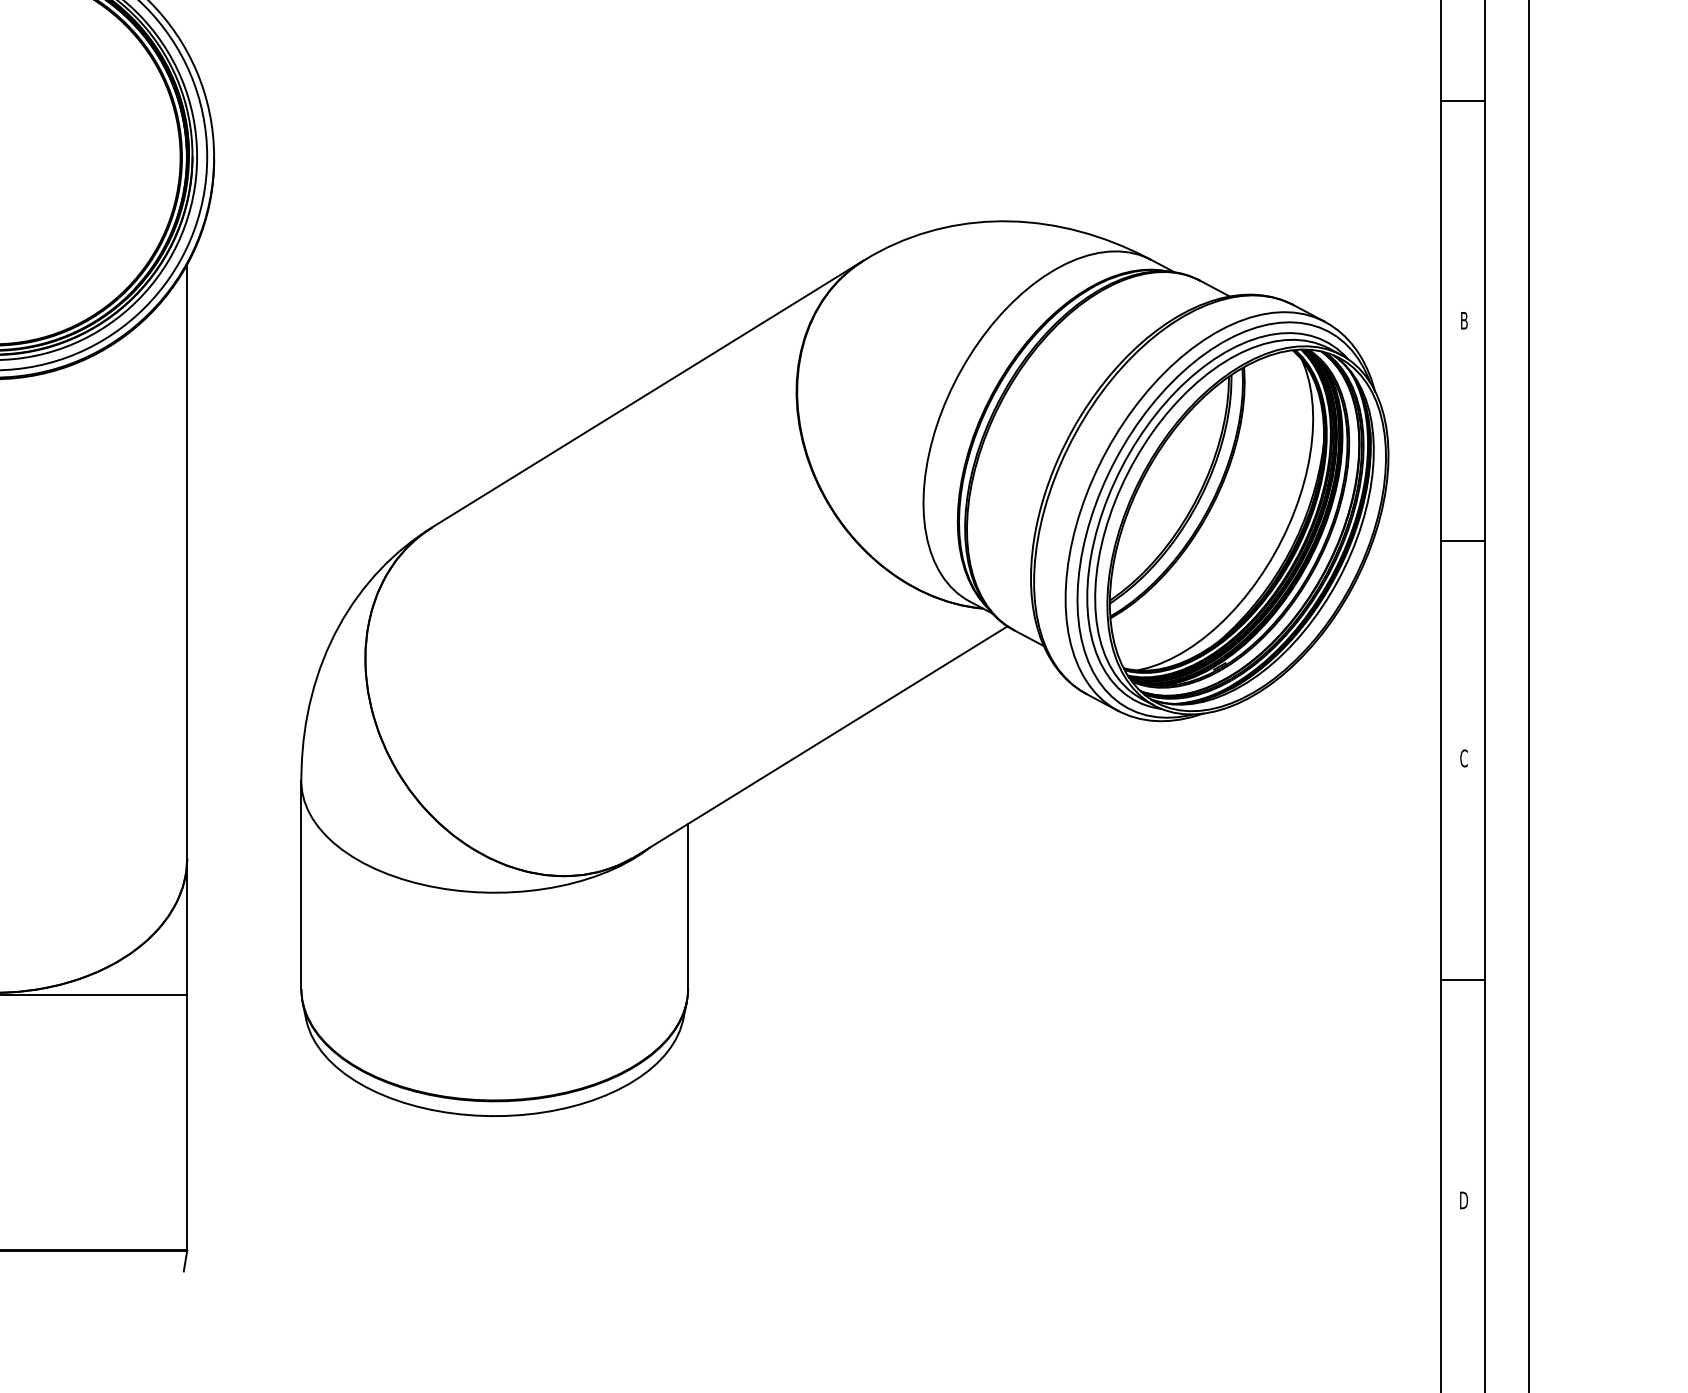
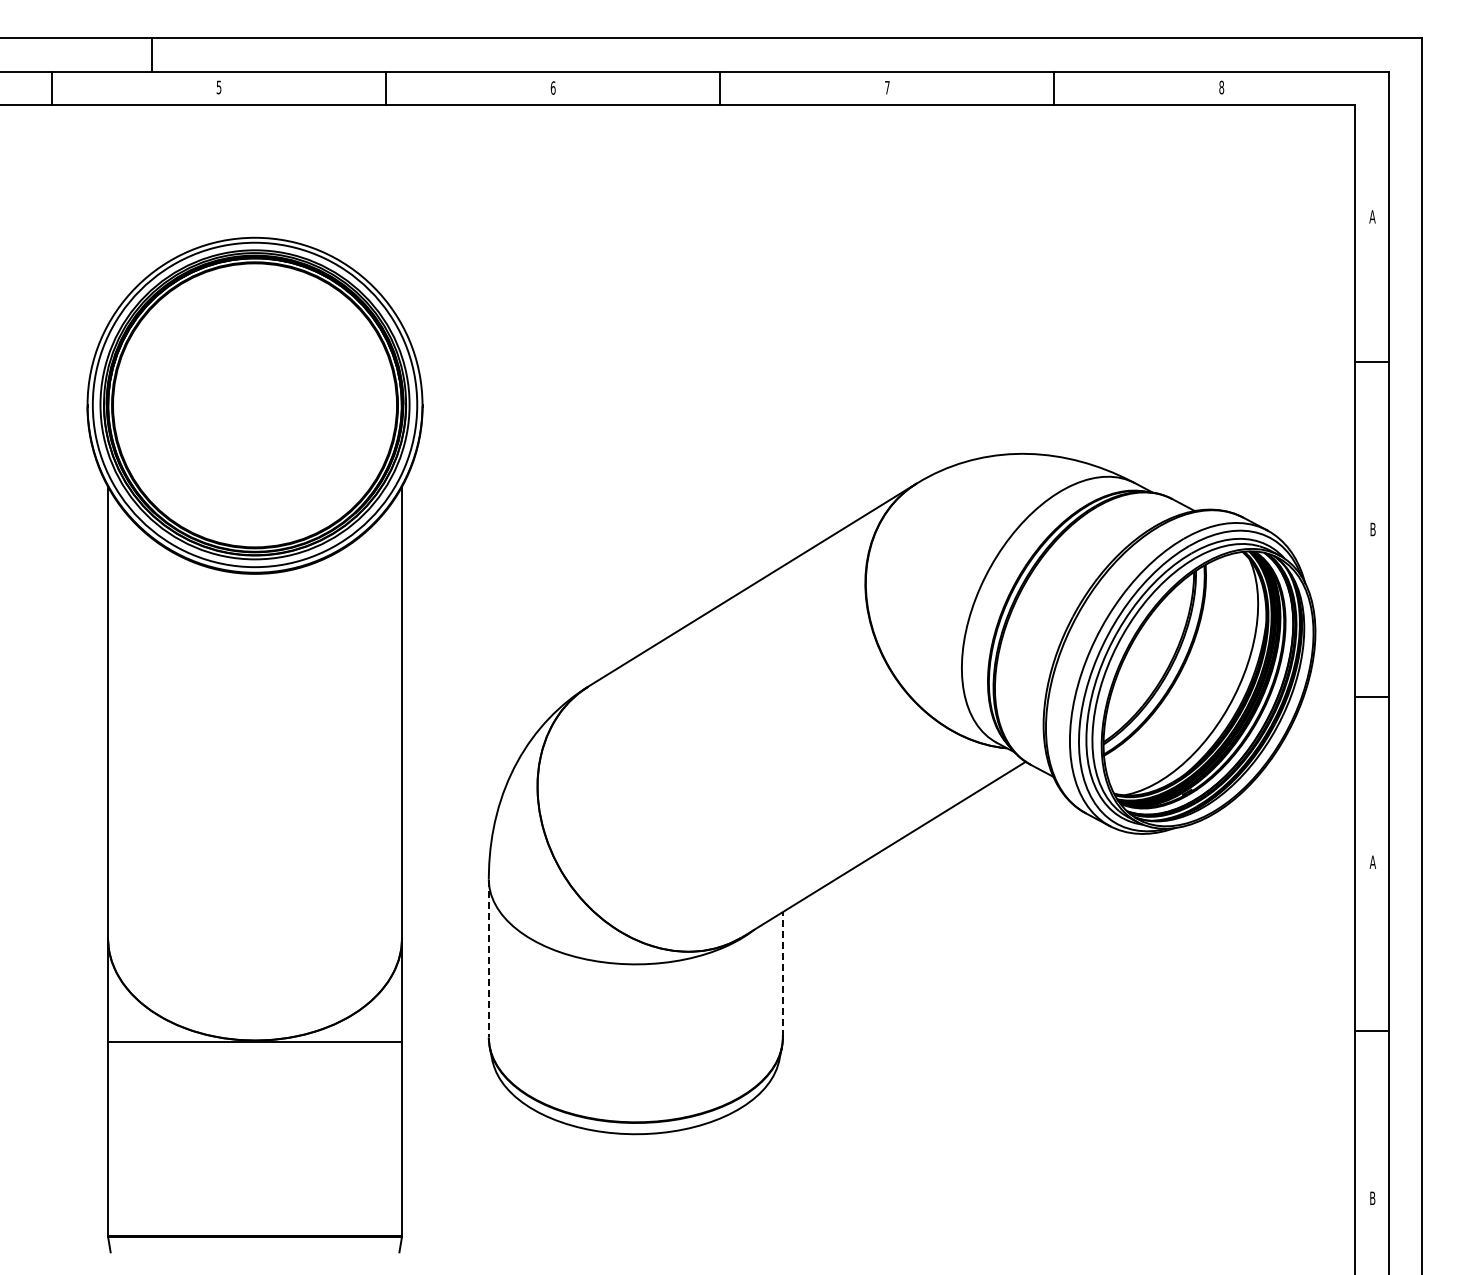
text: (1463, 758) -> (1372, 862), C -> A
line: (300, 885) -> (488, 958), solid -> dashed
line: (687, 906) -> (782, 974), solid -> dashed
text: (1463, 1199) -> (1372, 1197), D -> B

